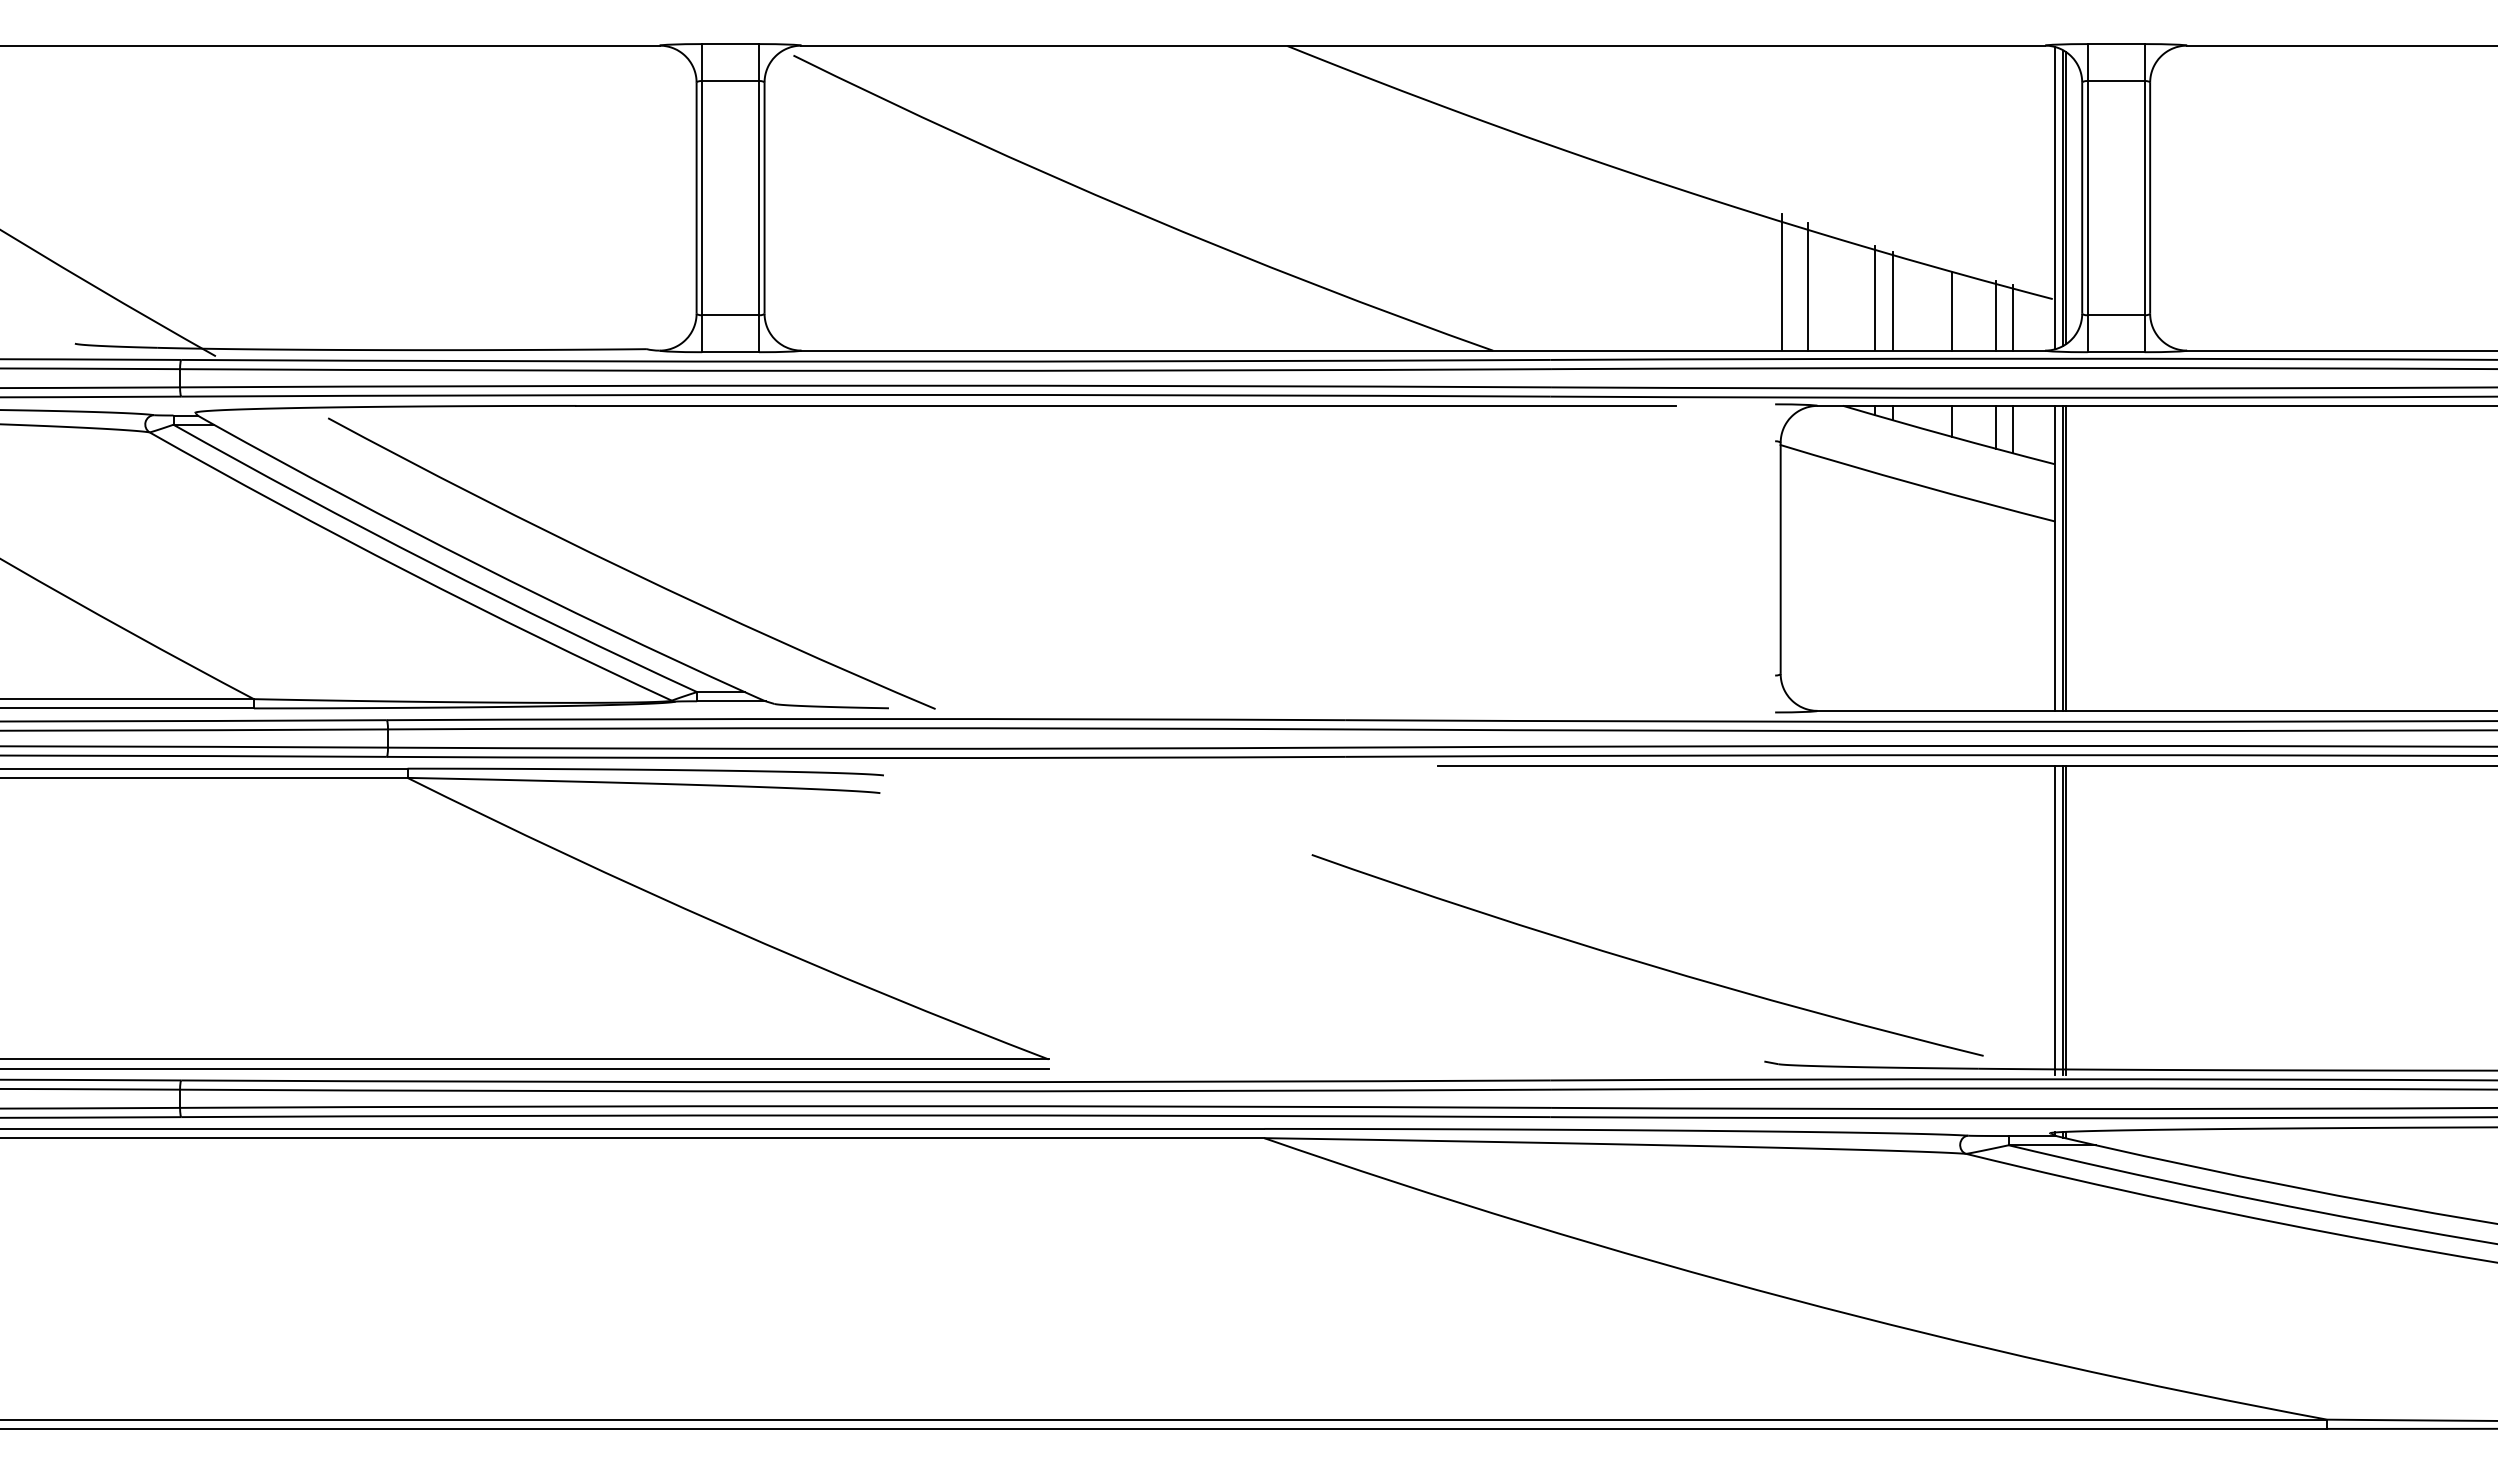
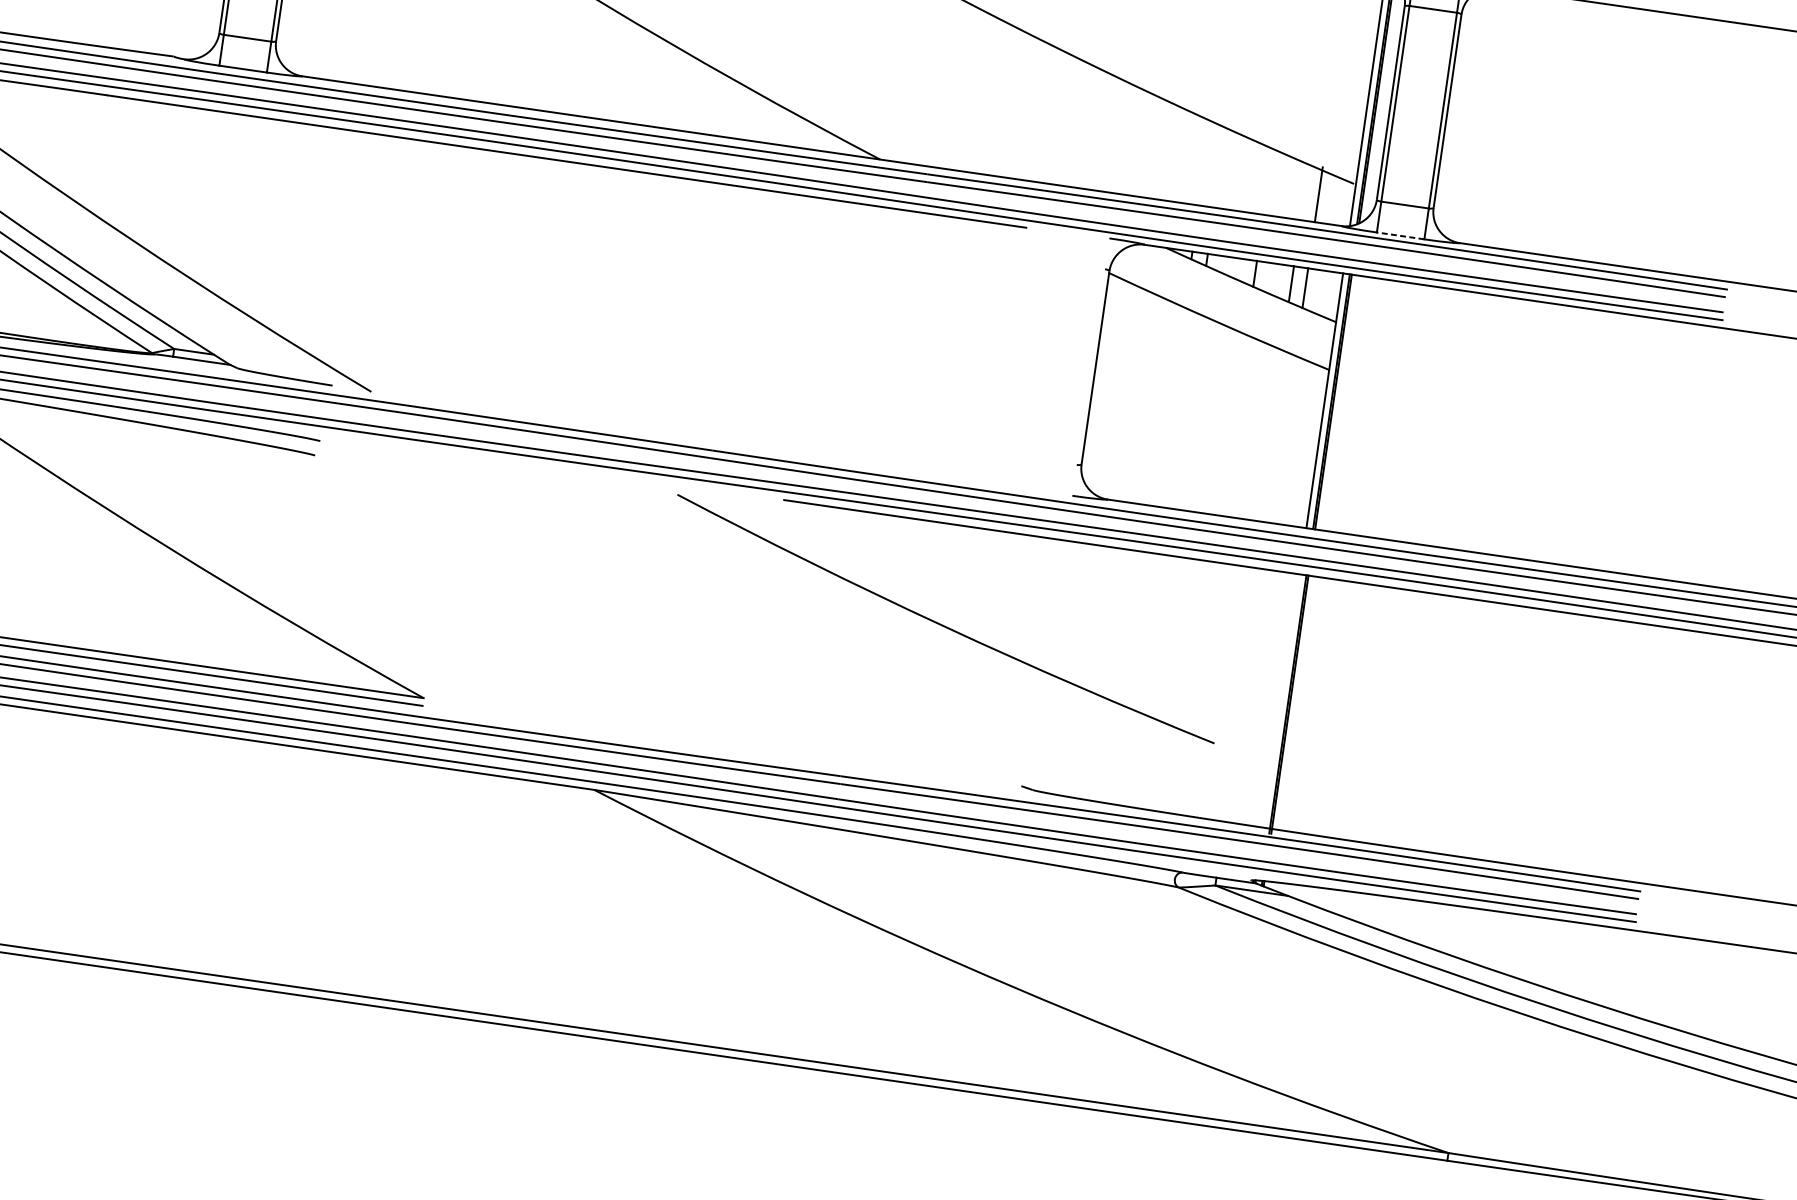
line: (1782, 282) -> (1130, 137), removed
line: (1808, 286) -> (1151, 143), removed
line: (1874, 297) -> (1205, 161), removed
line: (1893, 300) -> (1220, 165), removed
line: (1952, 310) -> (1268, 181), removed
line: (1996, 315) -> (1305, 190), removed
line: (2115, 352) -> (1400, 236), solid -> dashed
line: (2055, 920) -> (1281, 703), removed
arc: (1645, 962) -> (943, 624), moved

